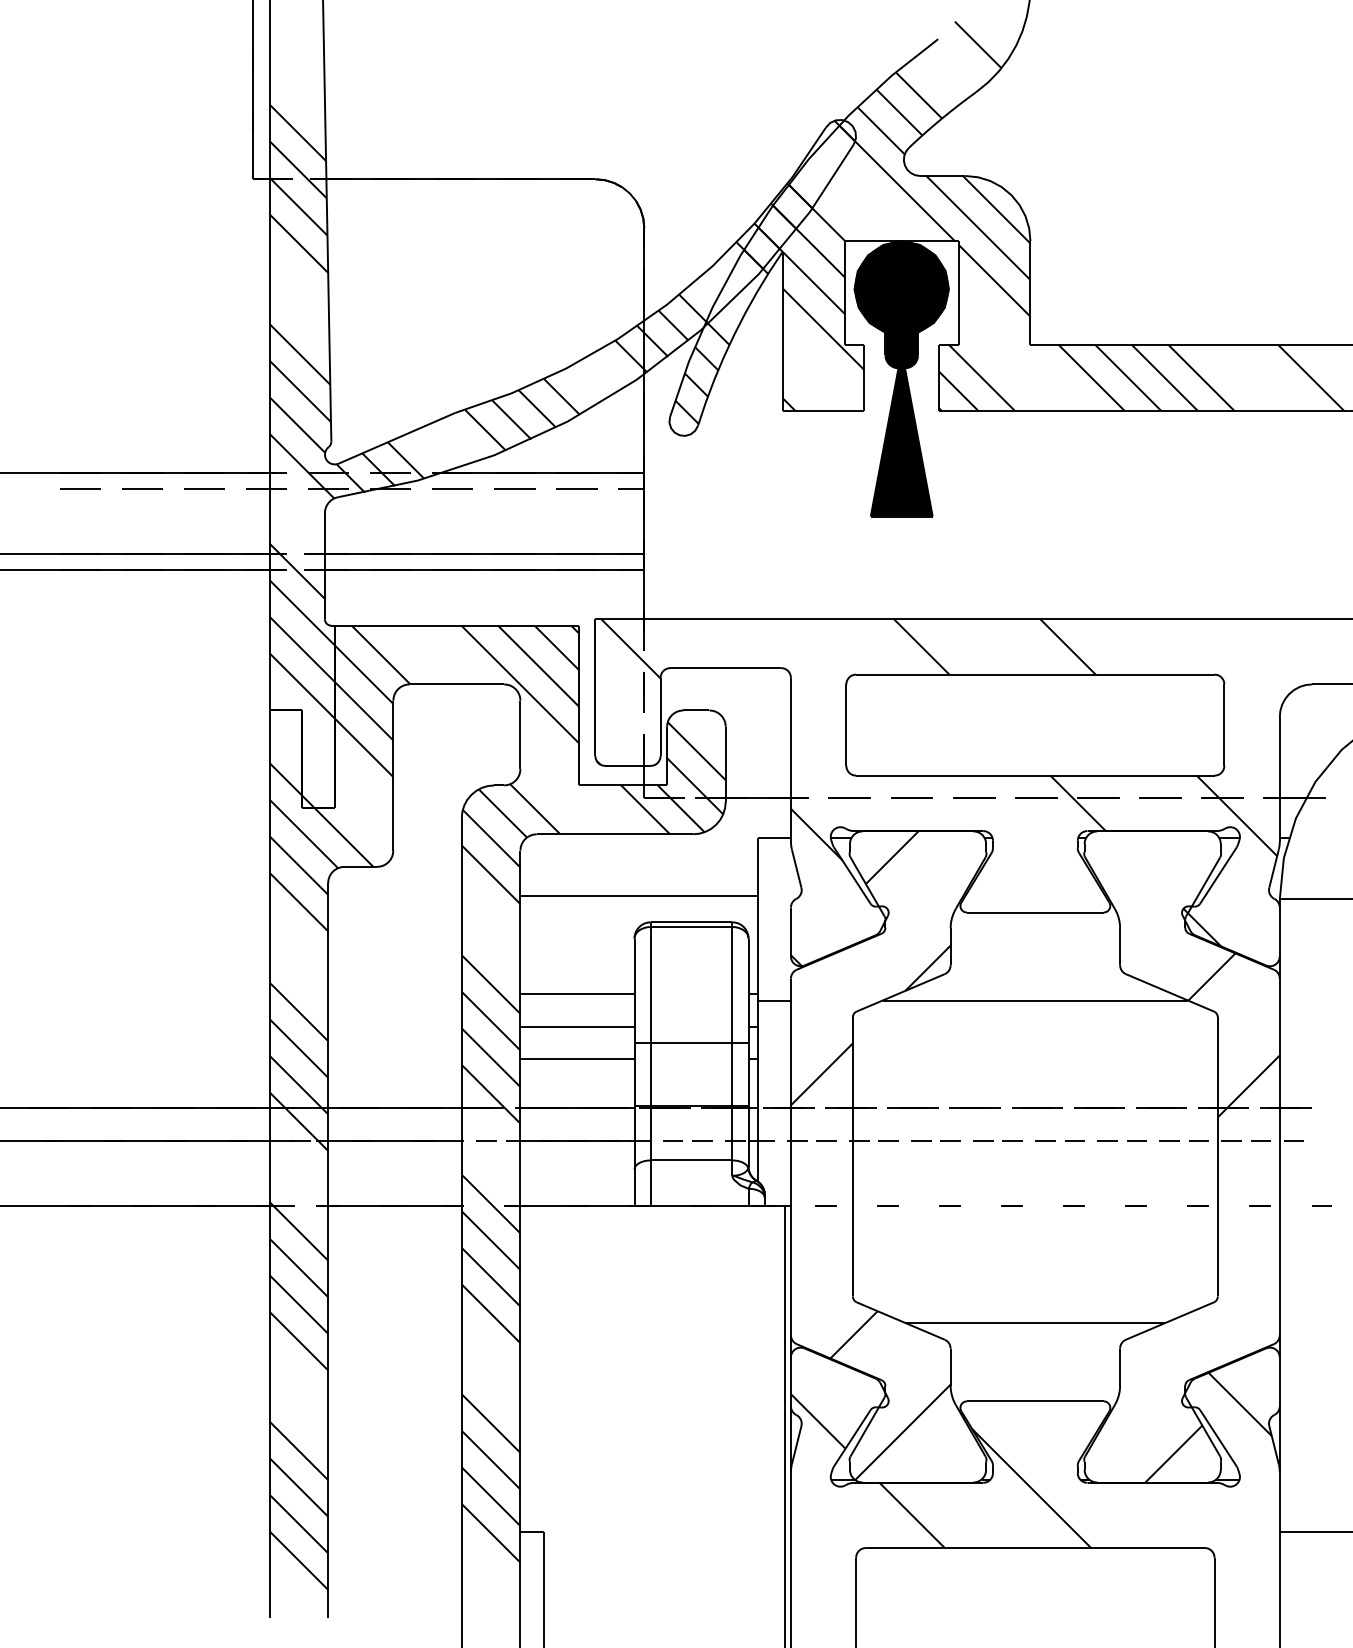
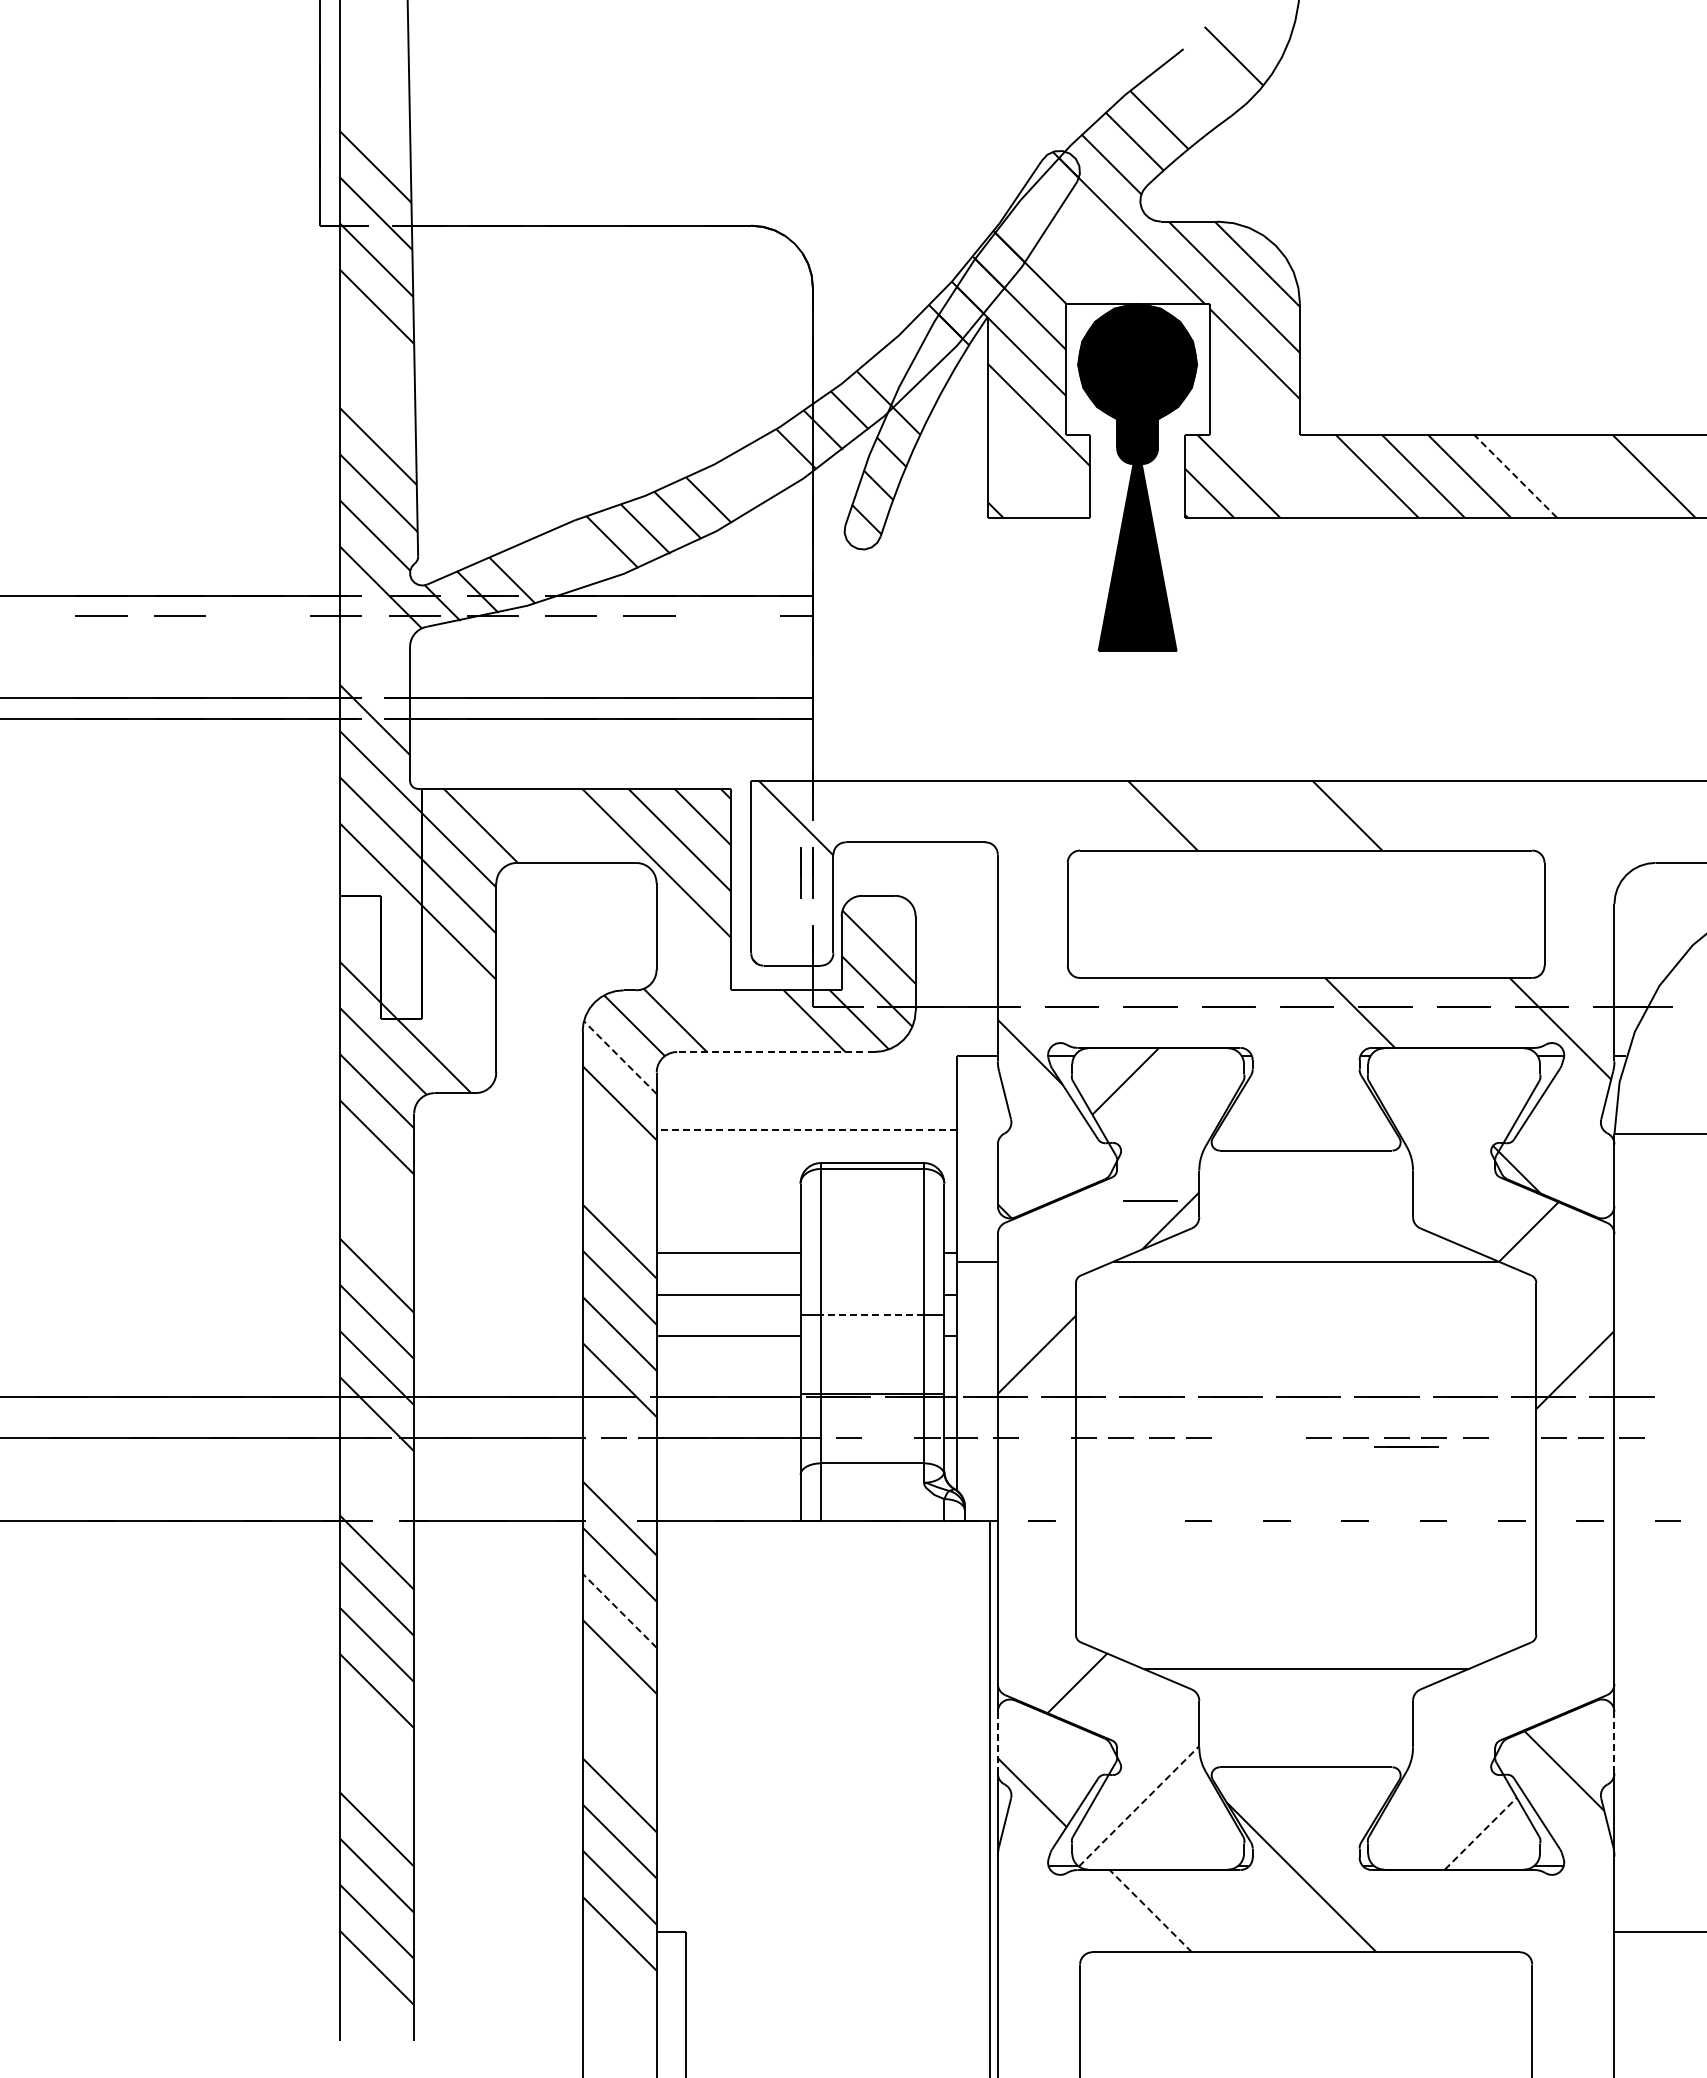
line: (1201, 378) -> (1515, 476), solid -> dashed
line: (203, 488) -> (257, 615), removed
line: (576, 488) -> (727, 615), removed
line: (634, 691) -> (800, 872), added
line: (614, 833) -> (775, 1051), solid -> dashed
line: (490, 838) -> (619, 1057), solid -> dashed
line: (639, 896) -> (806, 1130), solid -> dashed
line: (911, 952) -> (1150, 1200), added
line: (690, 1043) -> (871, 1315), solid -> dashed
line: (701, 1139) -> (885, 1437), removed
line: (826, 1139) -> (1042, 1437), removed
line: (983, 1139) -> (1240, 1437), removed
line: (1012, 1139) -> (1277, 1437), removed
line: (1198, 1139) -> (1512, 1437), removed
line: (1114, 1147) -> (1406, 1446), added
line: (887, 1205) -> (1119, 1520), removed
line: (490, 1277) -> (619, 1610), solid -> dashed
line: (790, 1381) -> (997, 1742), solid -> dashed
line: (1279, 1381) -> (1614, 1742), solid -> dashed
line: (903, 1432) -> (1139, 1806), solid -> dashed
line: (1173, 1453) -> (1480, 1833), solid -> dashed
line: (911, 1514) -> (1150, 1910), solid -> dashed

